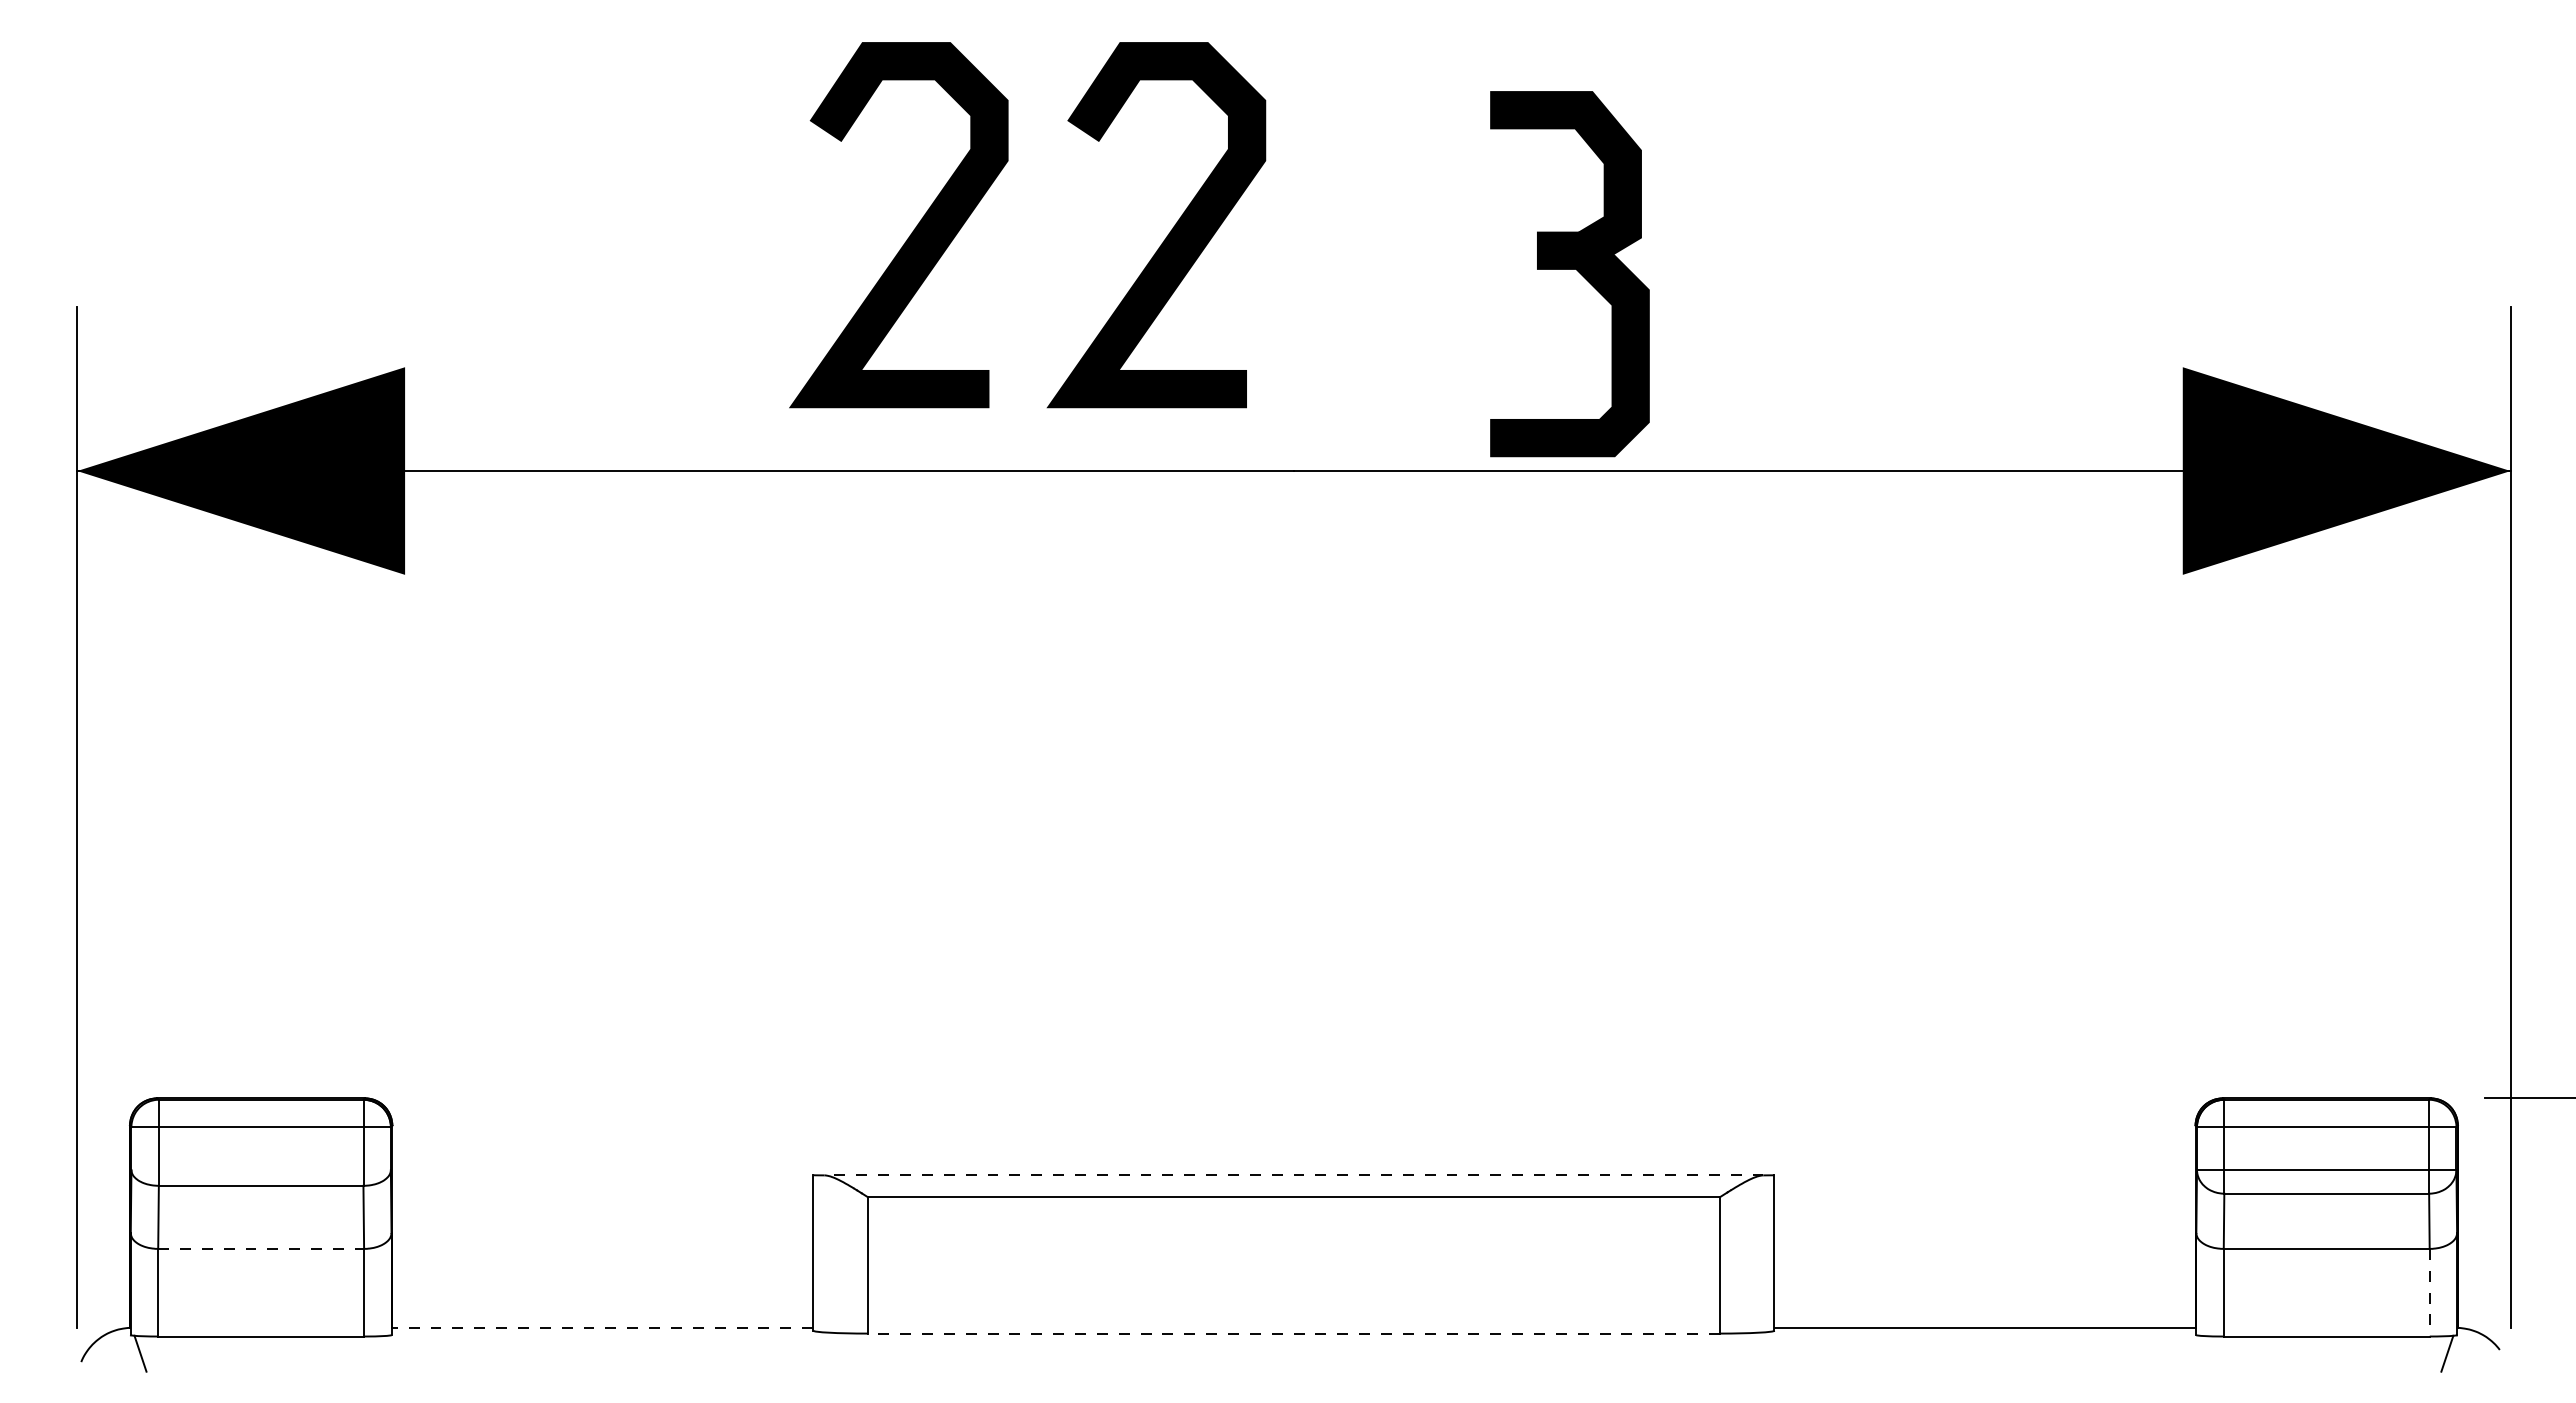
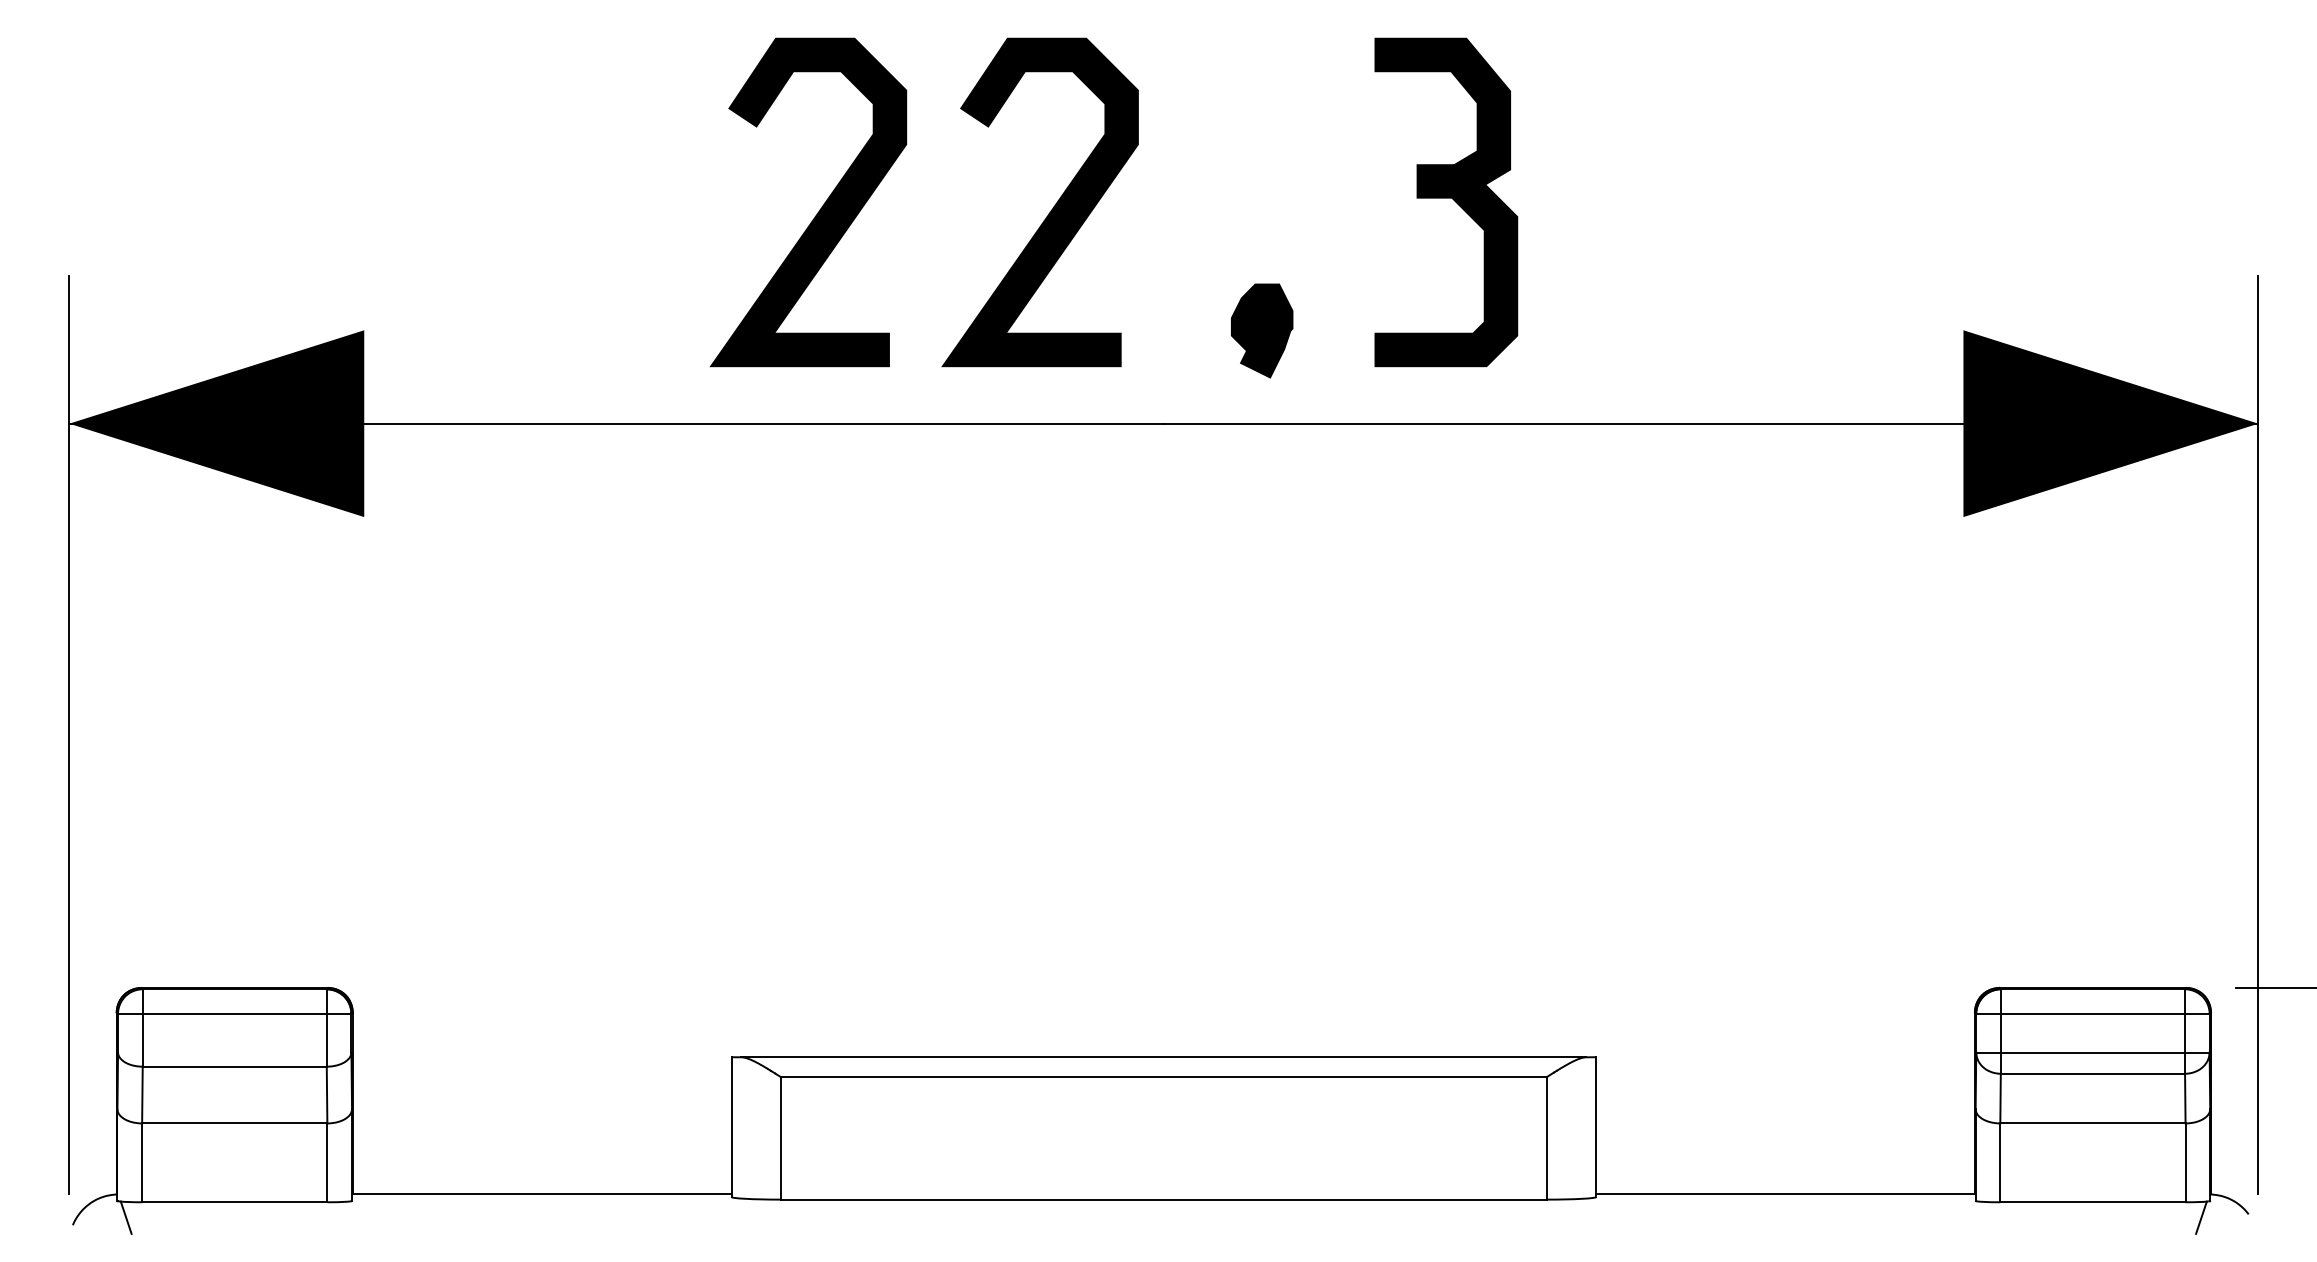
part: (1569, 274) -> (1445, 202), moved
part: (1402, 367) -> (1261, 330), added
line: (1293, 1175) -> (1163, 1057), dashed -> solid
line: (261, 1248) -> (235, 1123), dashed -> solid
line: (2429, 1292) -> (2185, 1162), dashed -> solid
line: (602, 1327) -> (541, 1194), dashed -> solid
line: (1293, 1333) -> (1163, 1199), dashed -> solid

